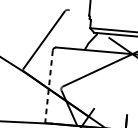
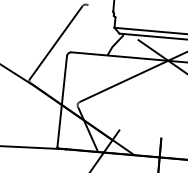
line: (49, 86) -> (62, 101), dashed -> solid

